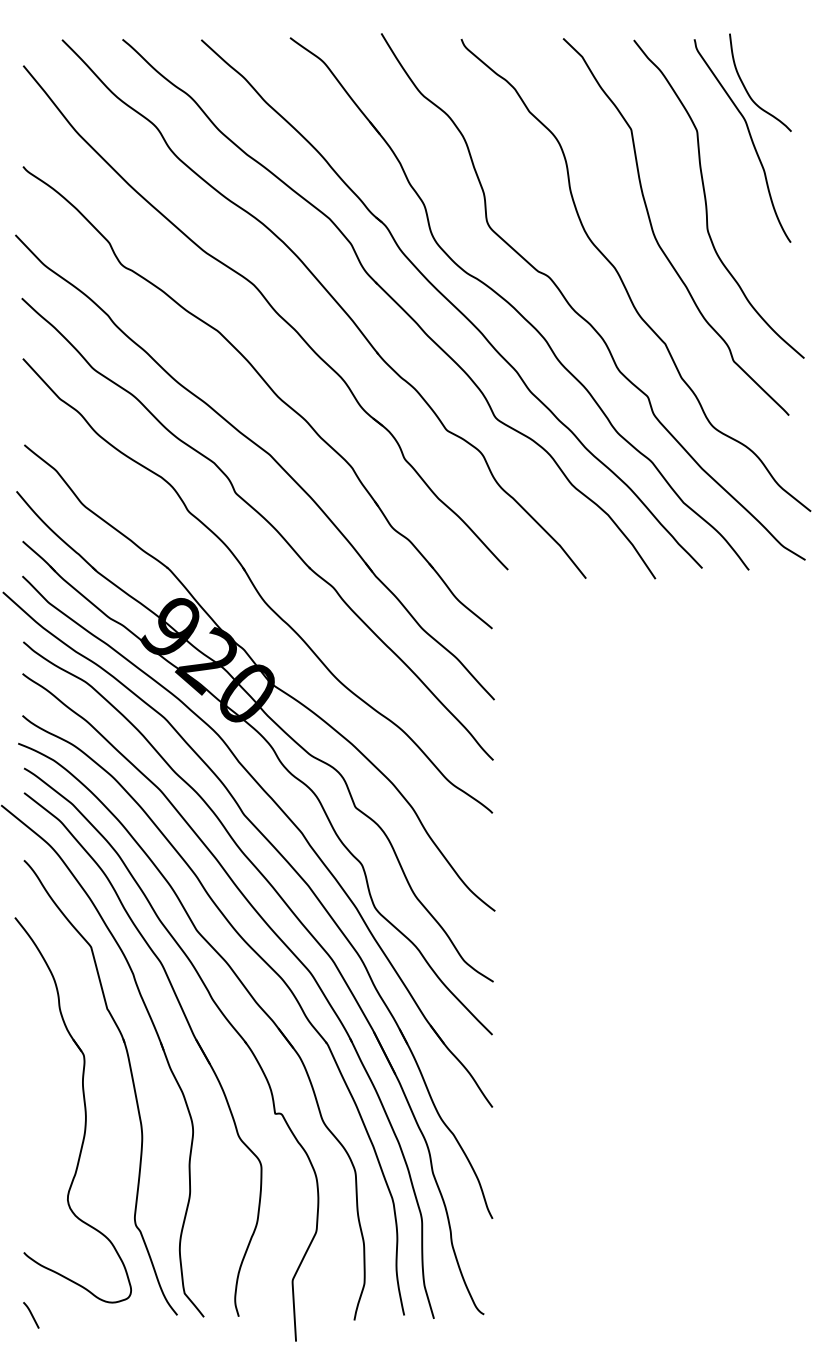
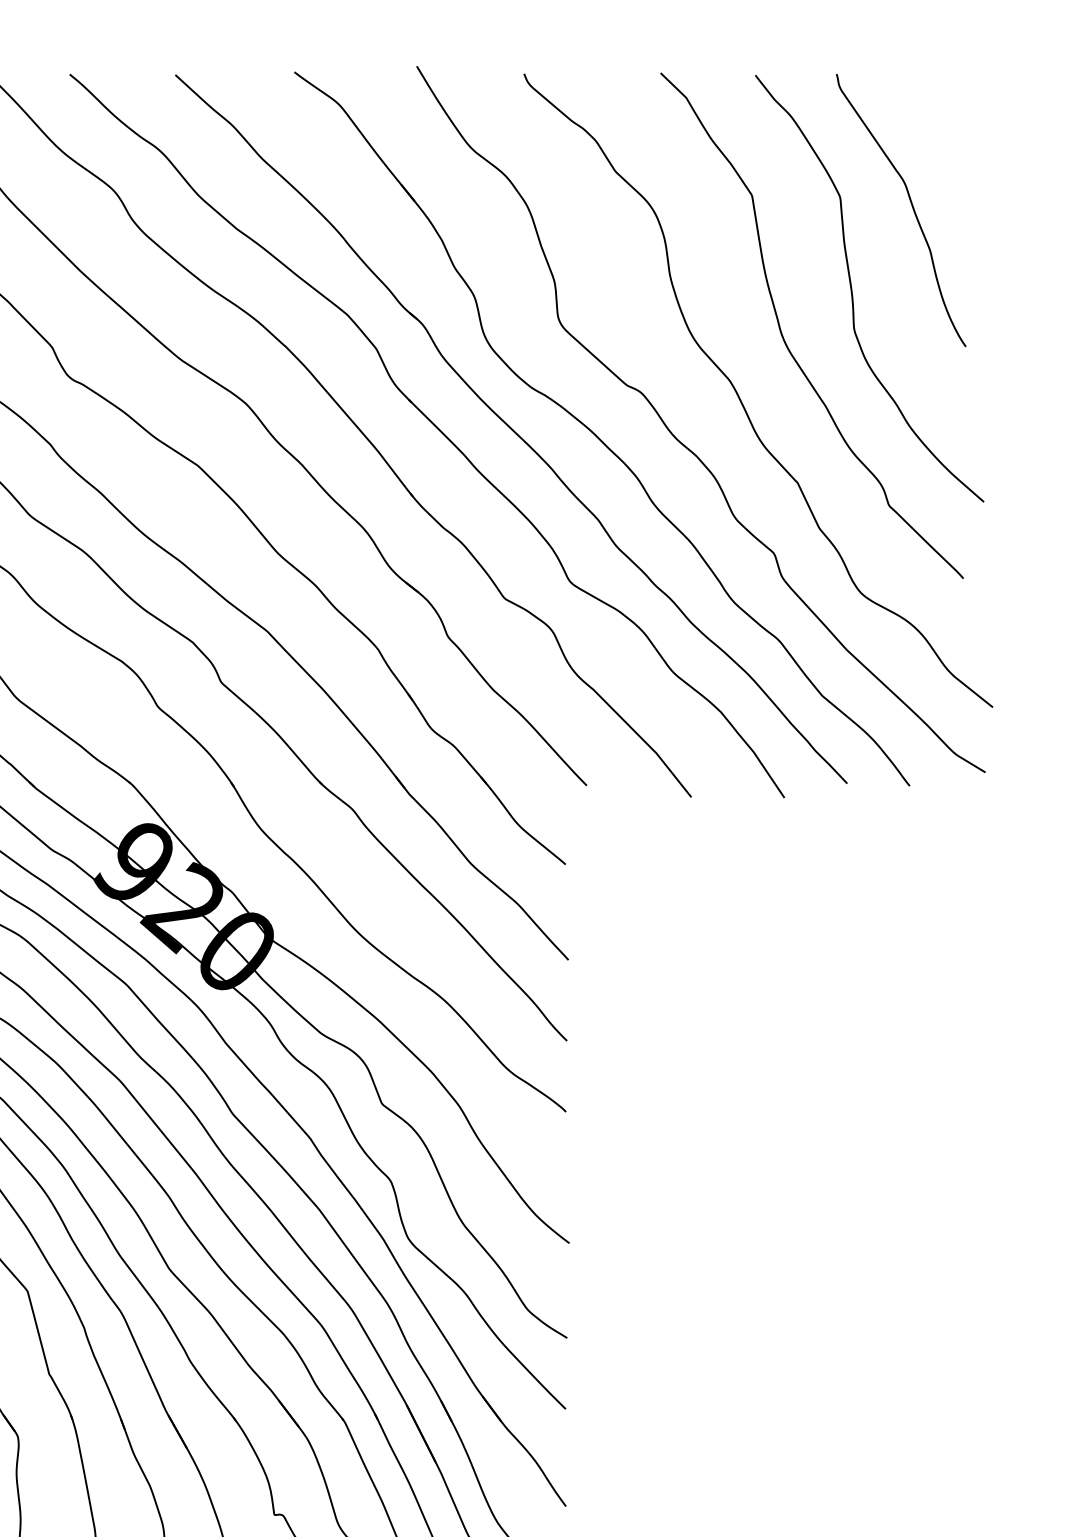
curve: (746, 88) -> (906, 140), removed

